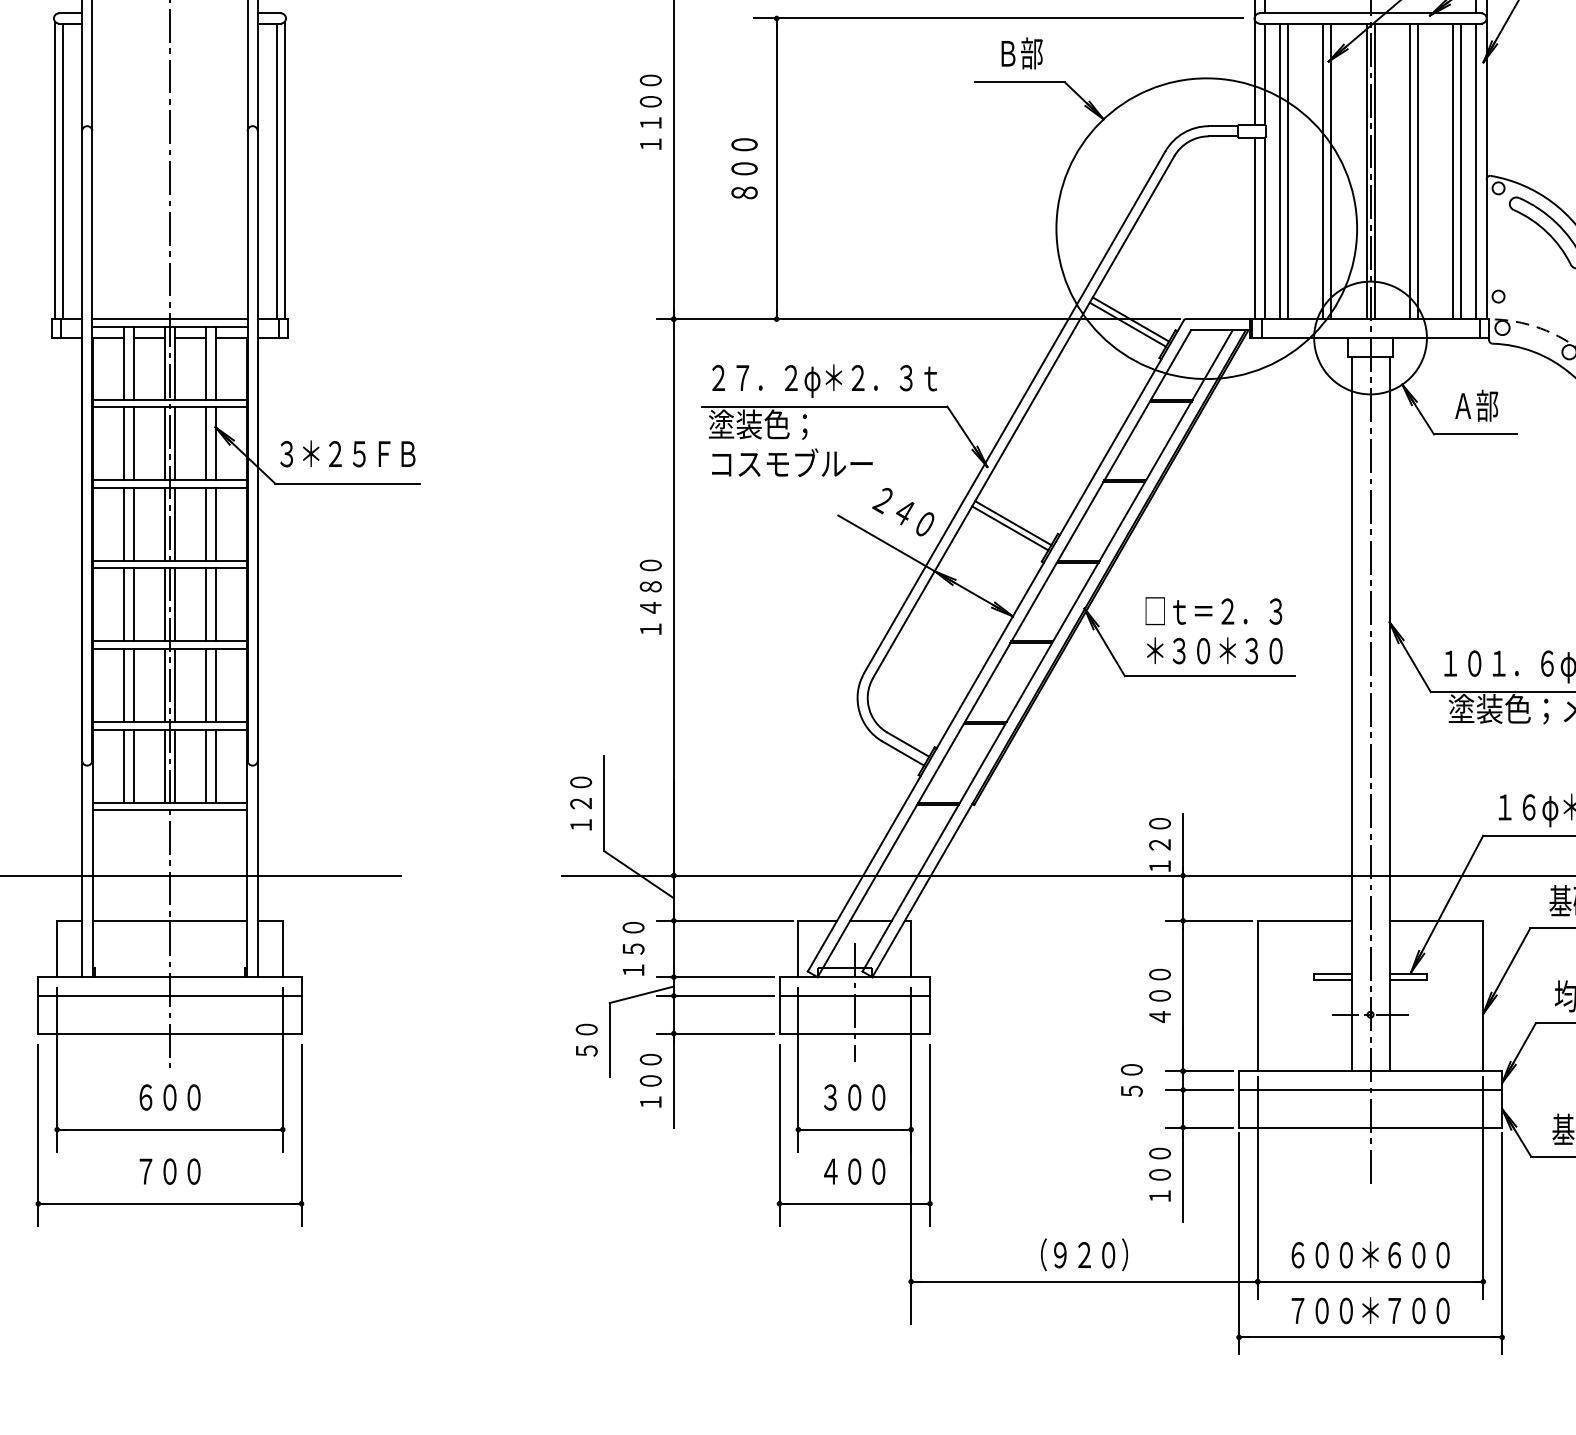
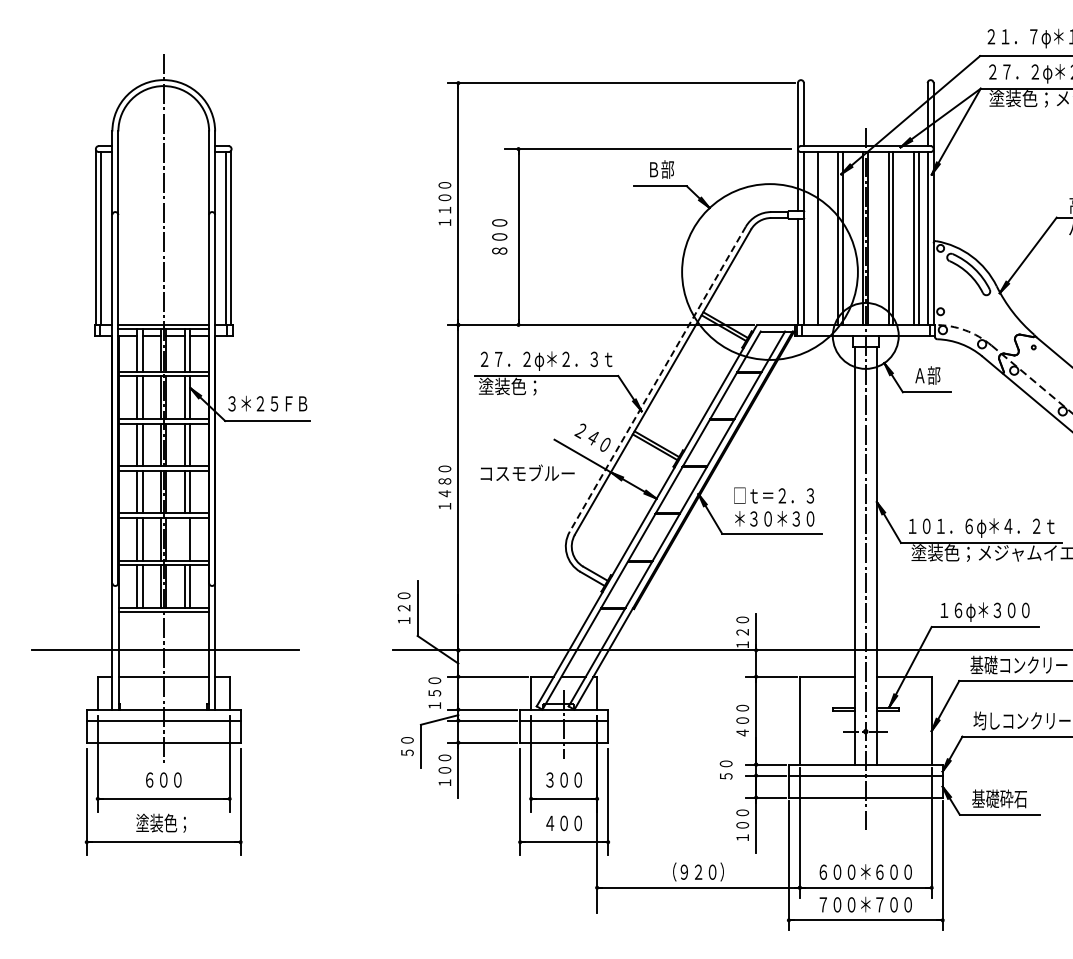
line: (1279, 171) -> (812, 238), removed
line: (1014, 412) -> (657, 379), solid -> dashed
text: (792, 462) -> (527, 472), moved
line: (205, 684) -> (184, 538), removed
text: (166, 1170) -> (161, 822), ７００ -> 塗装色；

